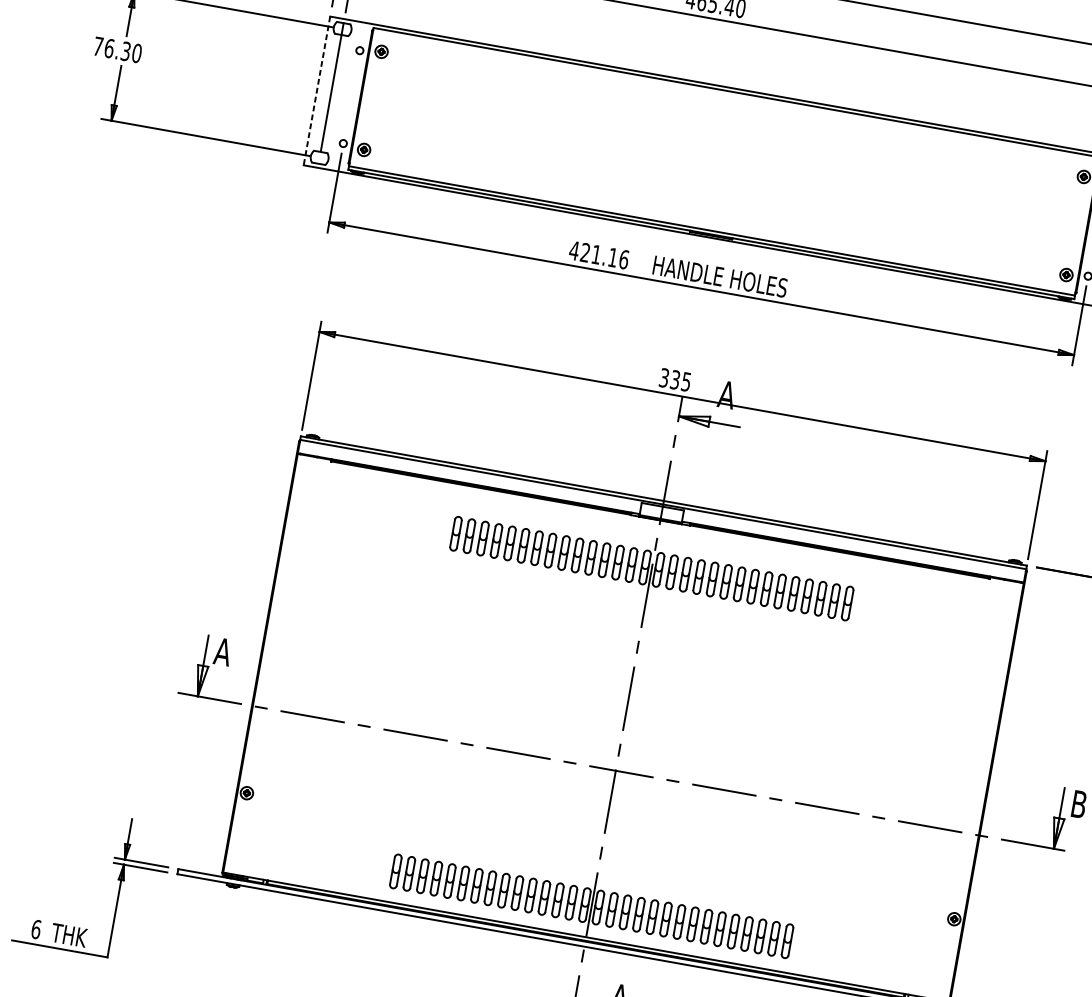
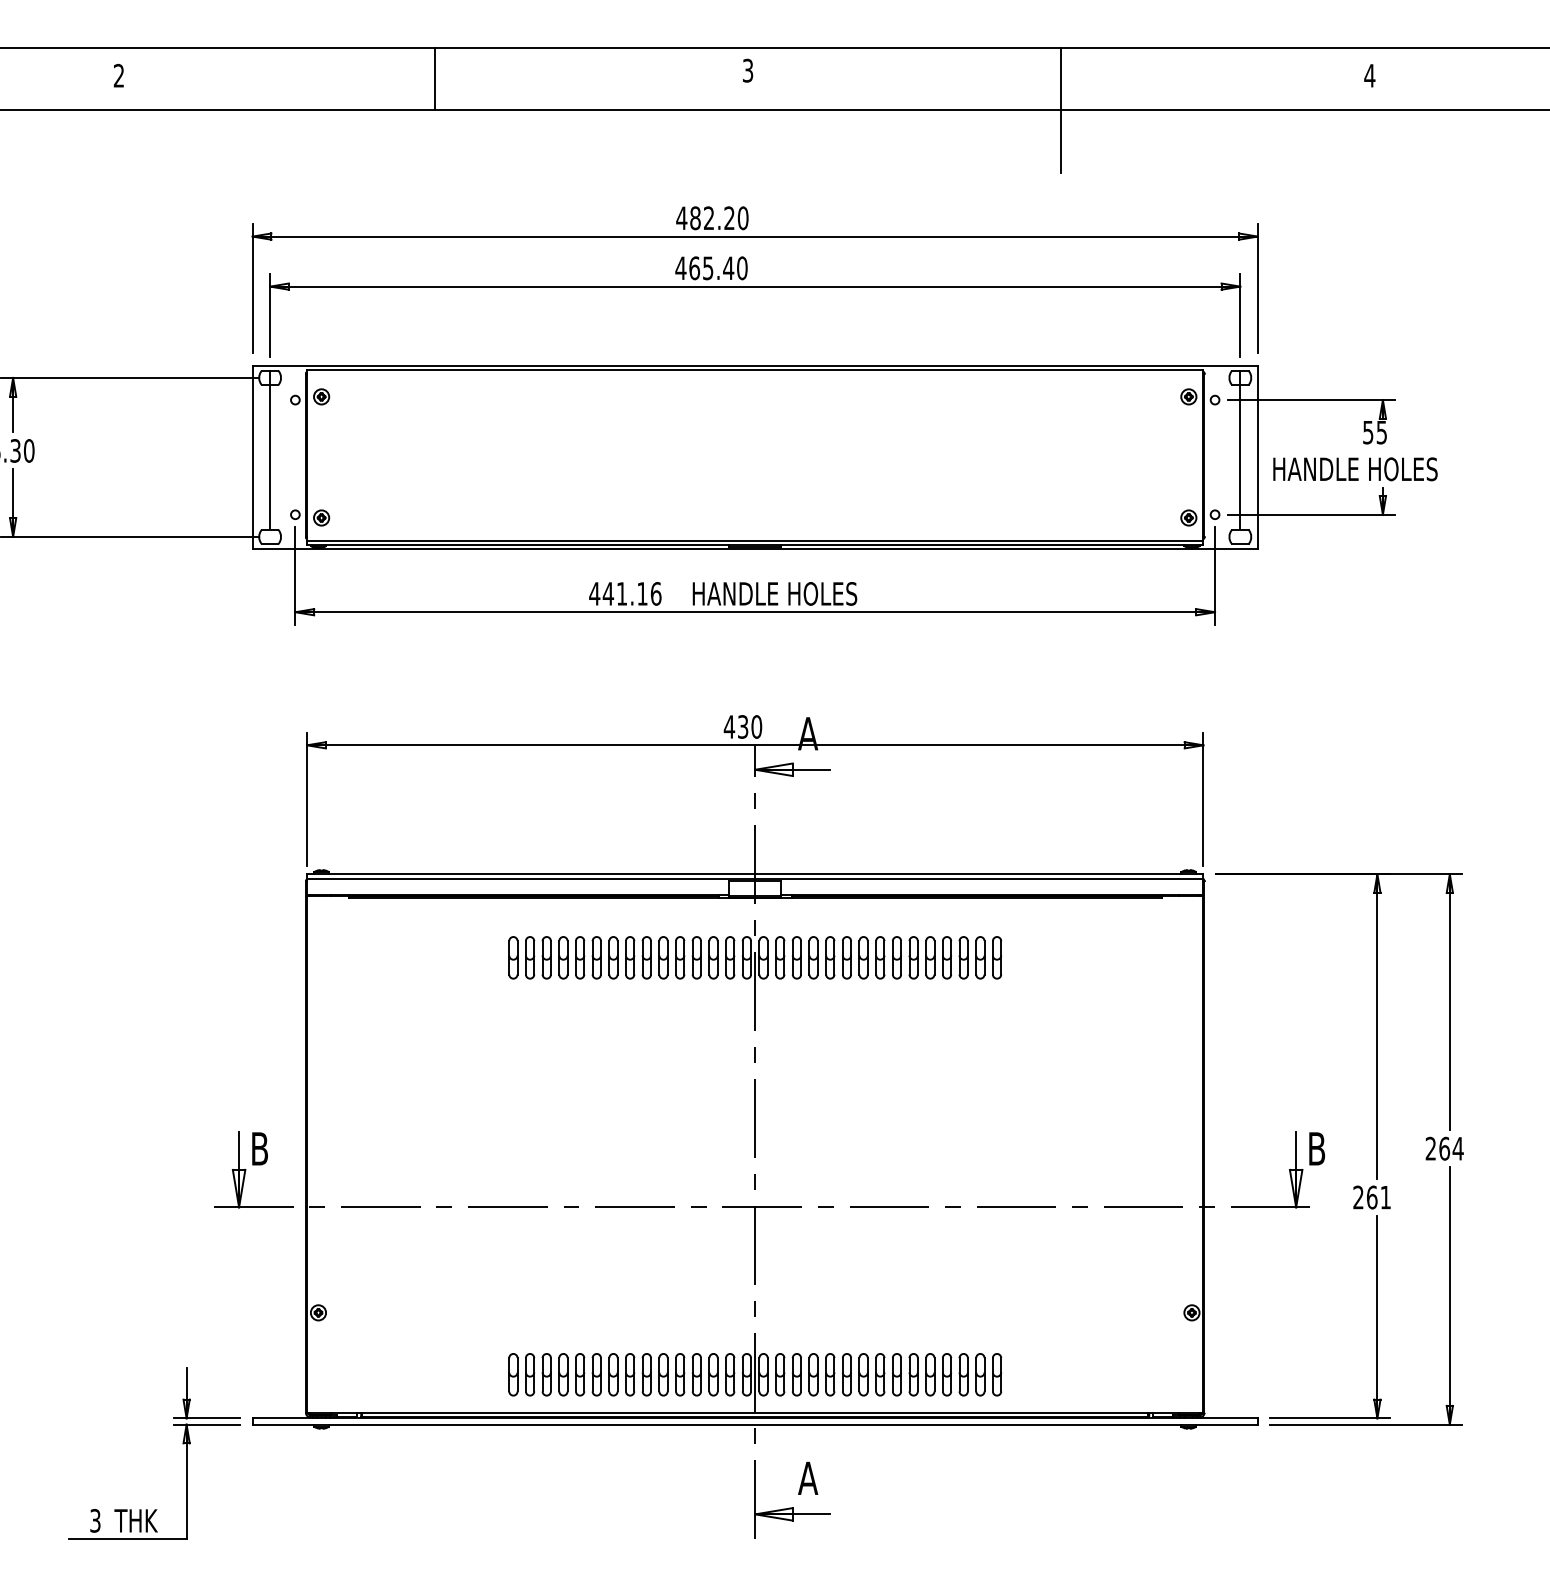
line: (316, 90) -> (252, 457), dashed -> solid
text: (585, 252) -> (608, 593), 421.16 -> 441.16
text: (674, 379) -> (742, 726), 335 -> 430
text: (222, 651) -> (259, 1148), A -> B
text: (36, 929) -> (95, 1520), 6 -> 3

